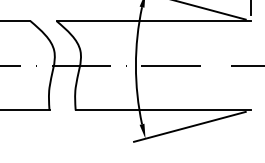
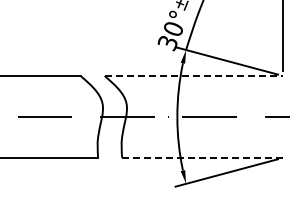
line: (154, 21) -> (194, 76), solid -> dashed
line: (163, 110) -> (202, 157), solid -> dashed

